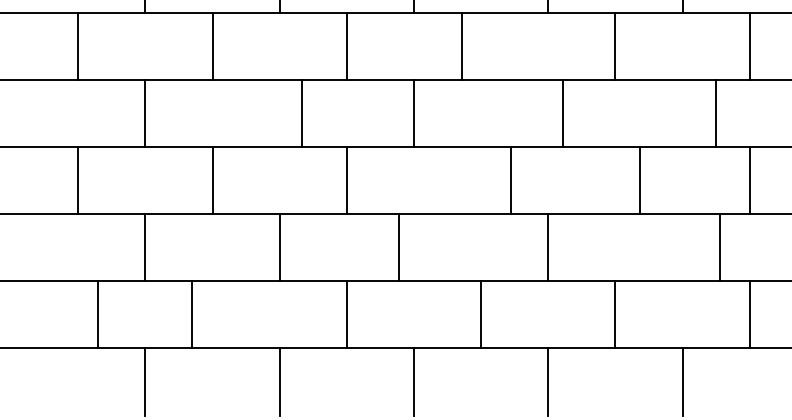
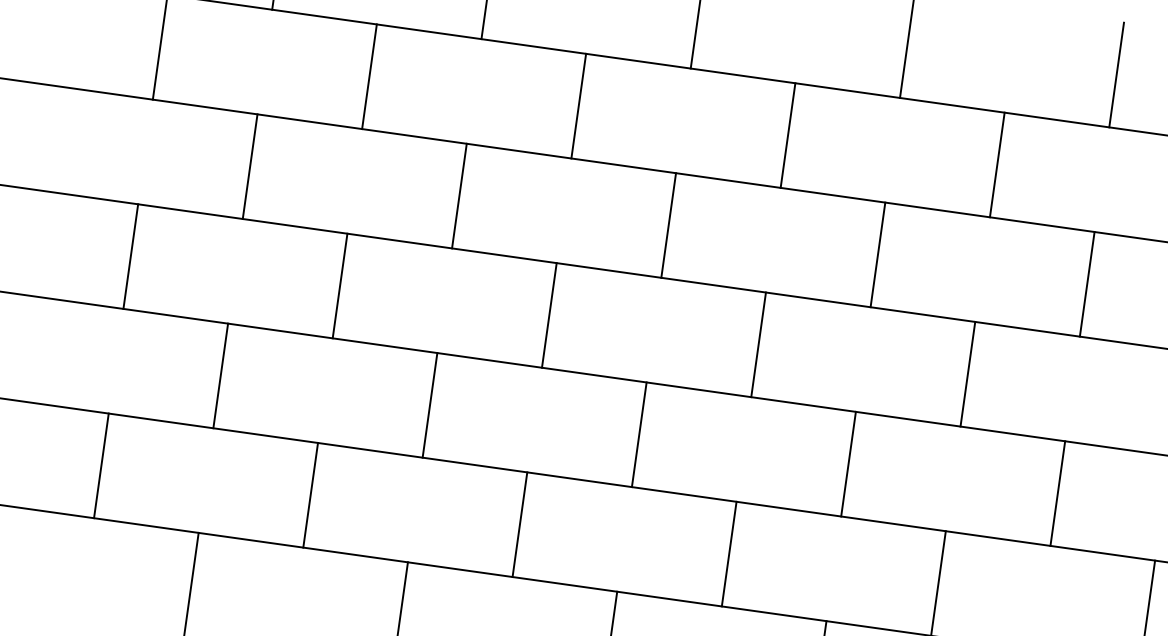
line: (462, 45) -> (788, 134), moved
line: (301, 112) -> (459, 194), moved
line: (563, 112) -> (878, 253), moved
line: (715, 112) -> (1087, 282), moved
line: (511, 180) -> (759, 344), moved
line: (640, 180) -> (968, 374), moved
line: (399, 247) -> (640, 434), moved
line: (719, 247) -> (1057, 493), moved
line: (98, 314) -> (101, 465), moved
line: (191, 314) -> (310, 494), moved

